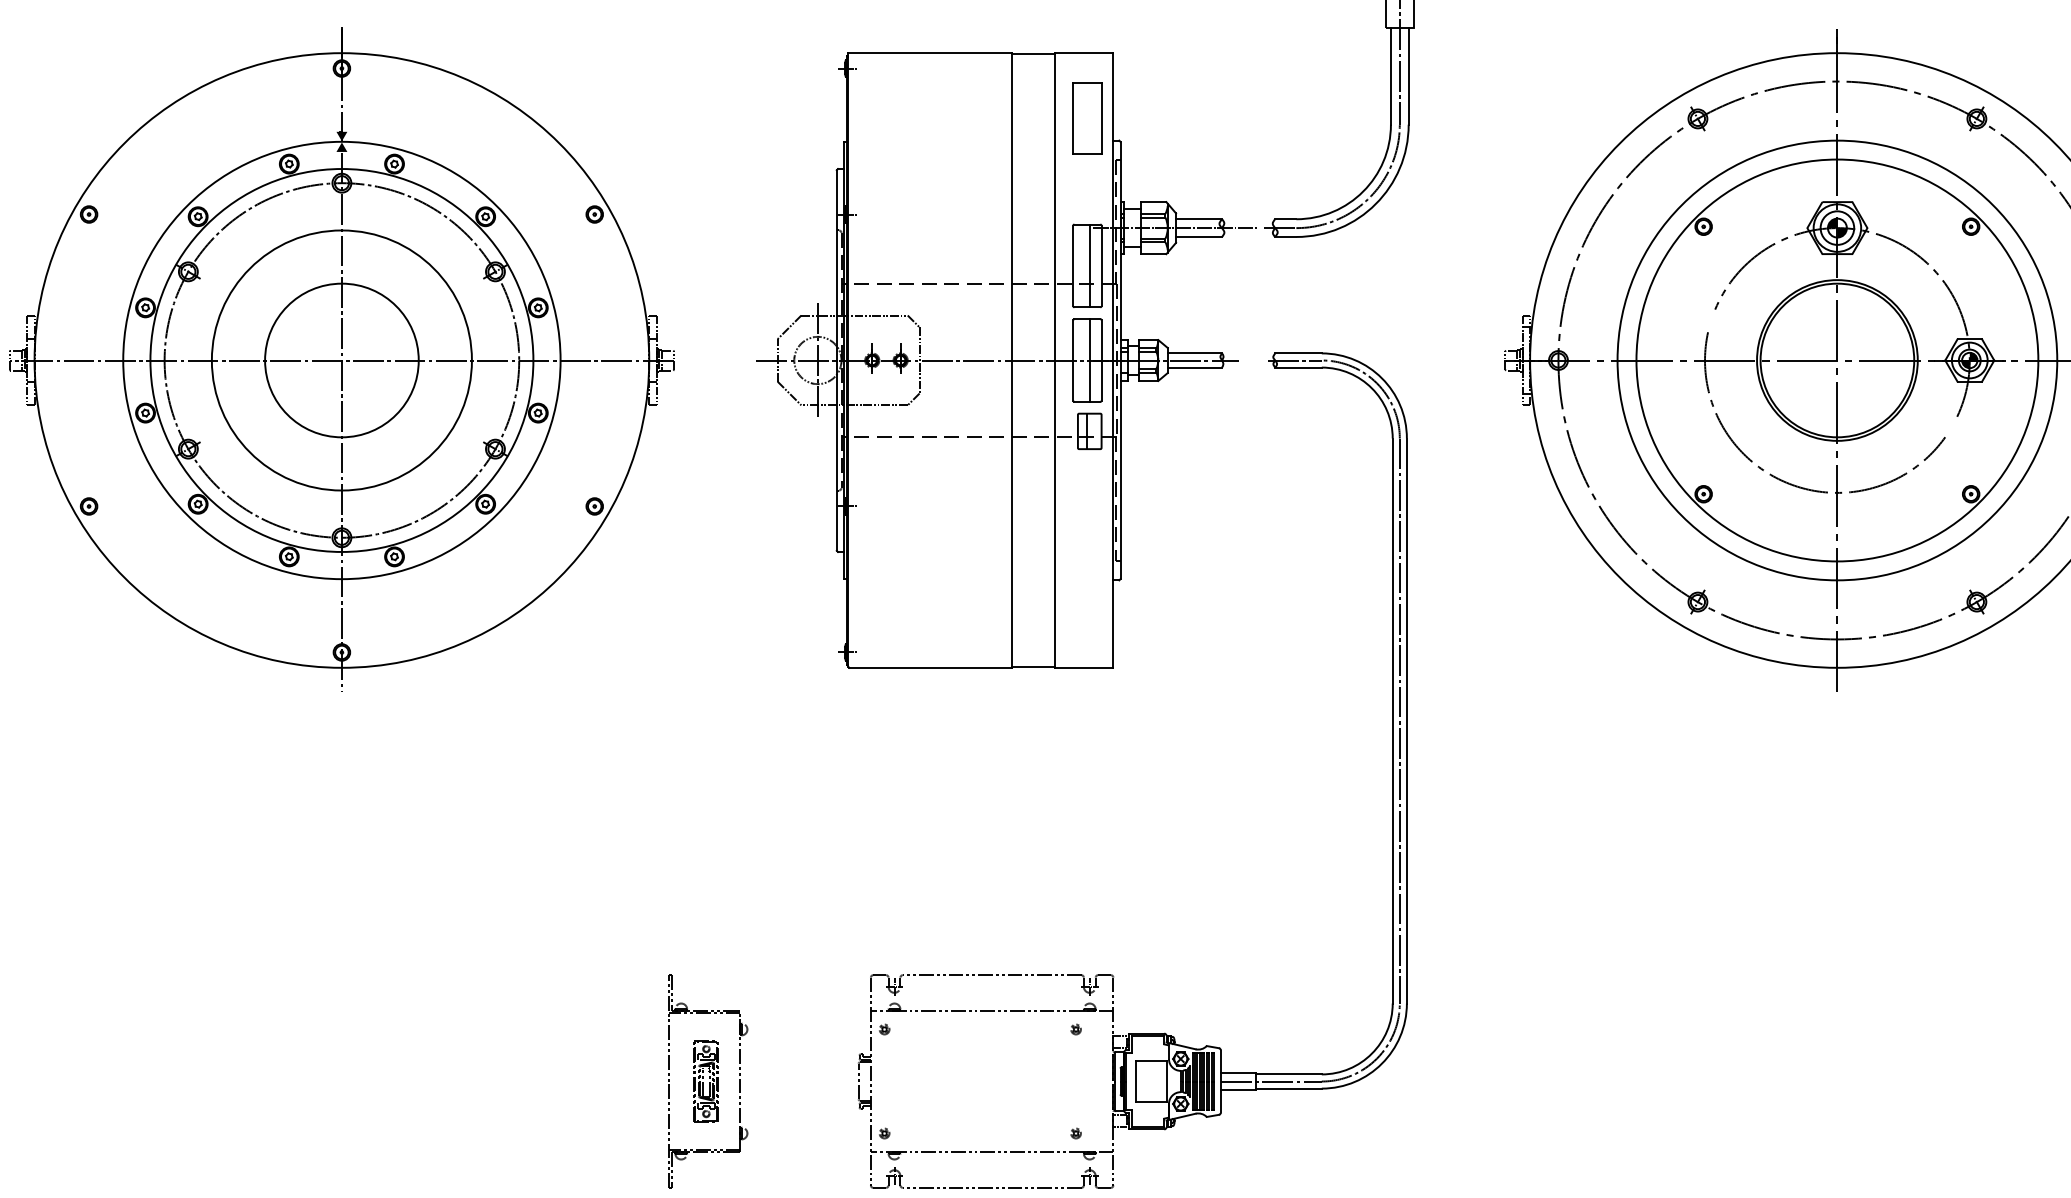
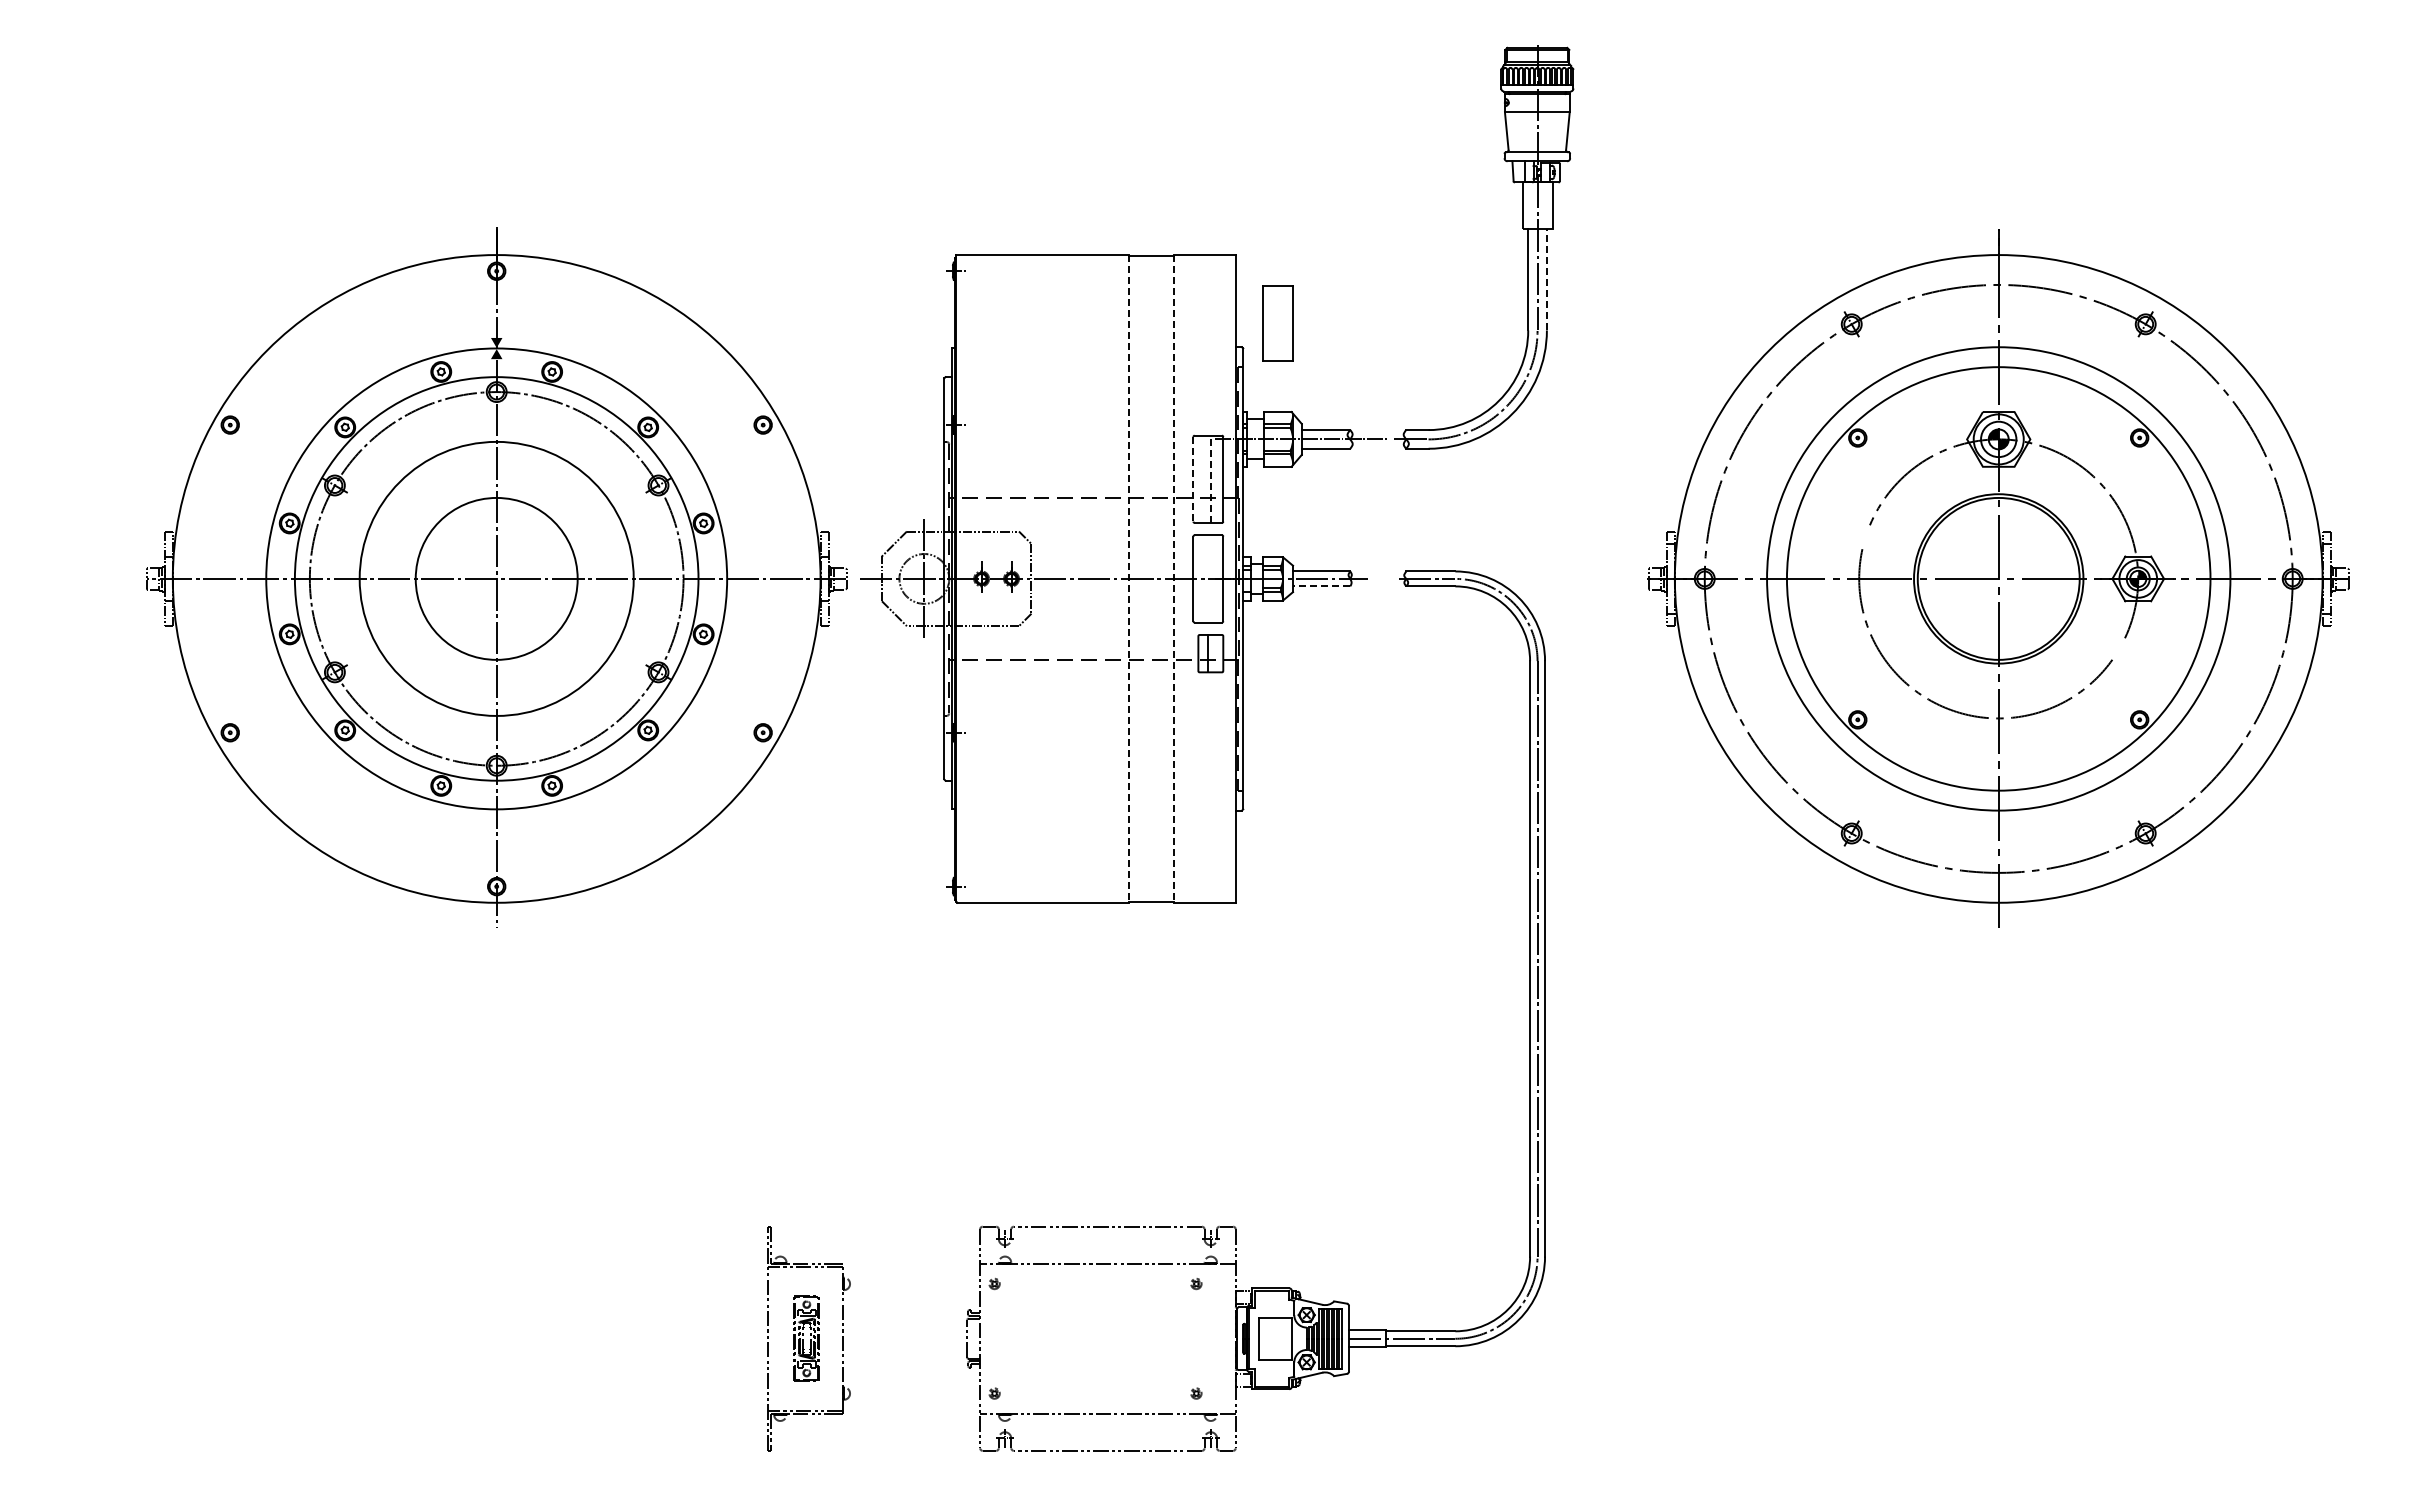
line: (1408, 76) -> (1546, 279), solid -> dashed
part: (1086, 118) -> (1277, 323), moved
line: (1073, 266) -> (1193, 479), solid -> dashed
line: (1089, 266) -> (1210, 479), solid -> dashed
part: (341, 359) -> (496, 577), moved
line: (1012, 360) -> (1129, 578), solid -> dashed
line: (1055, 360) -> (1174, 578), solid -> dashed
line: (1089, 360) -> (1210, 578), removed
line: (1194, 367) -> (1321, 586), solid -> dashed

